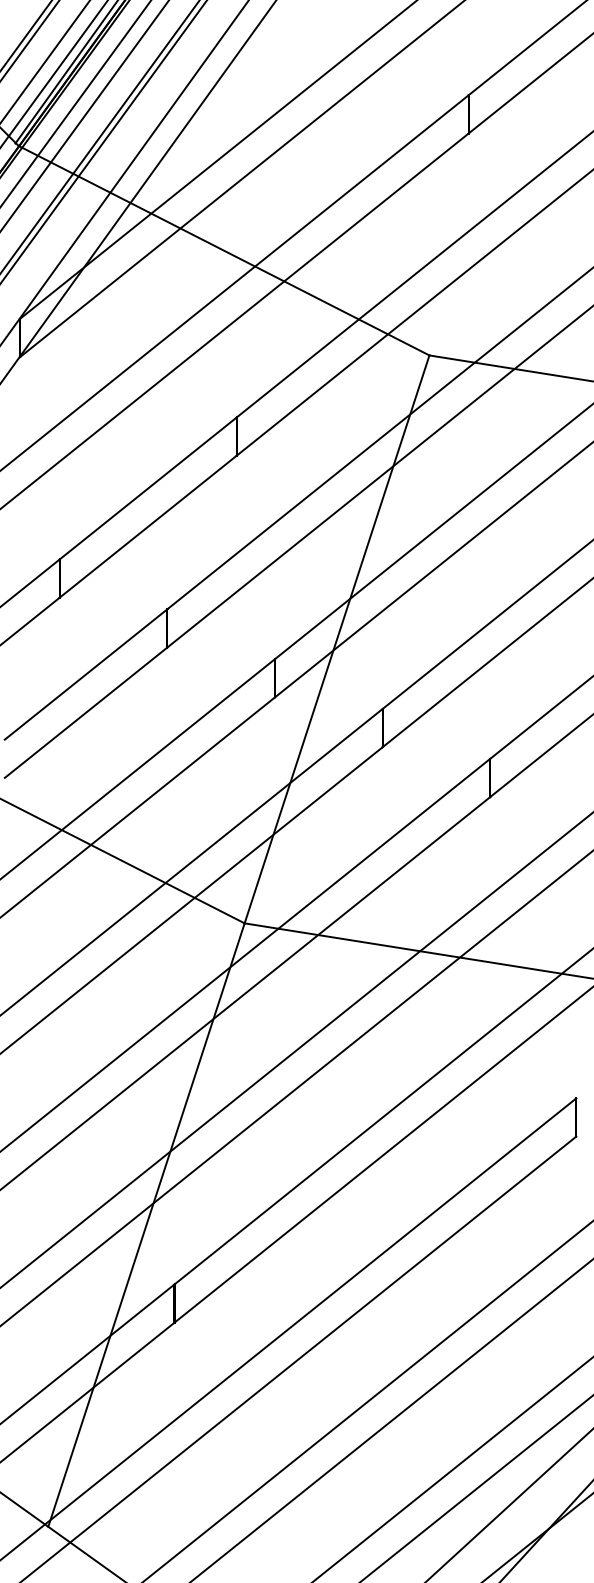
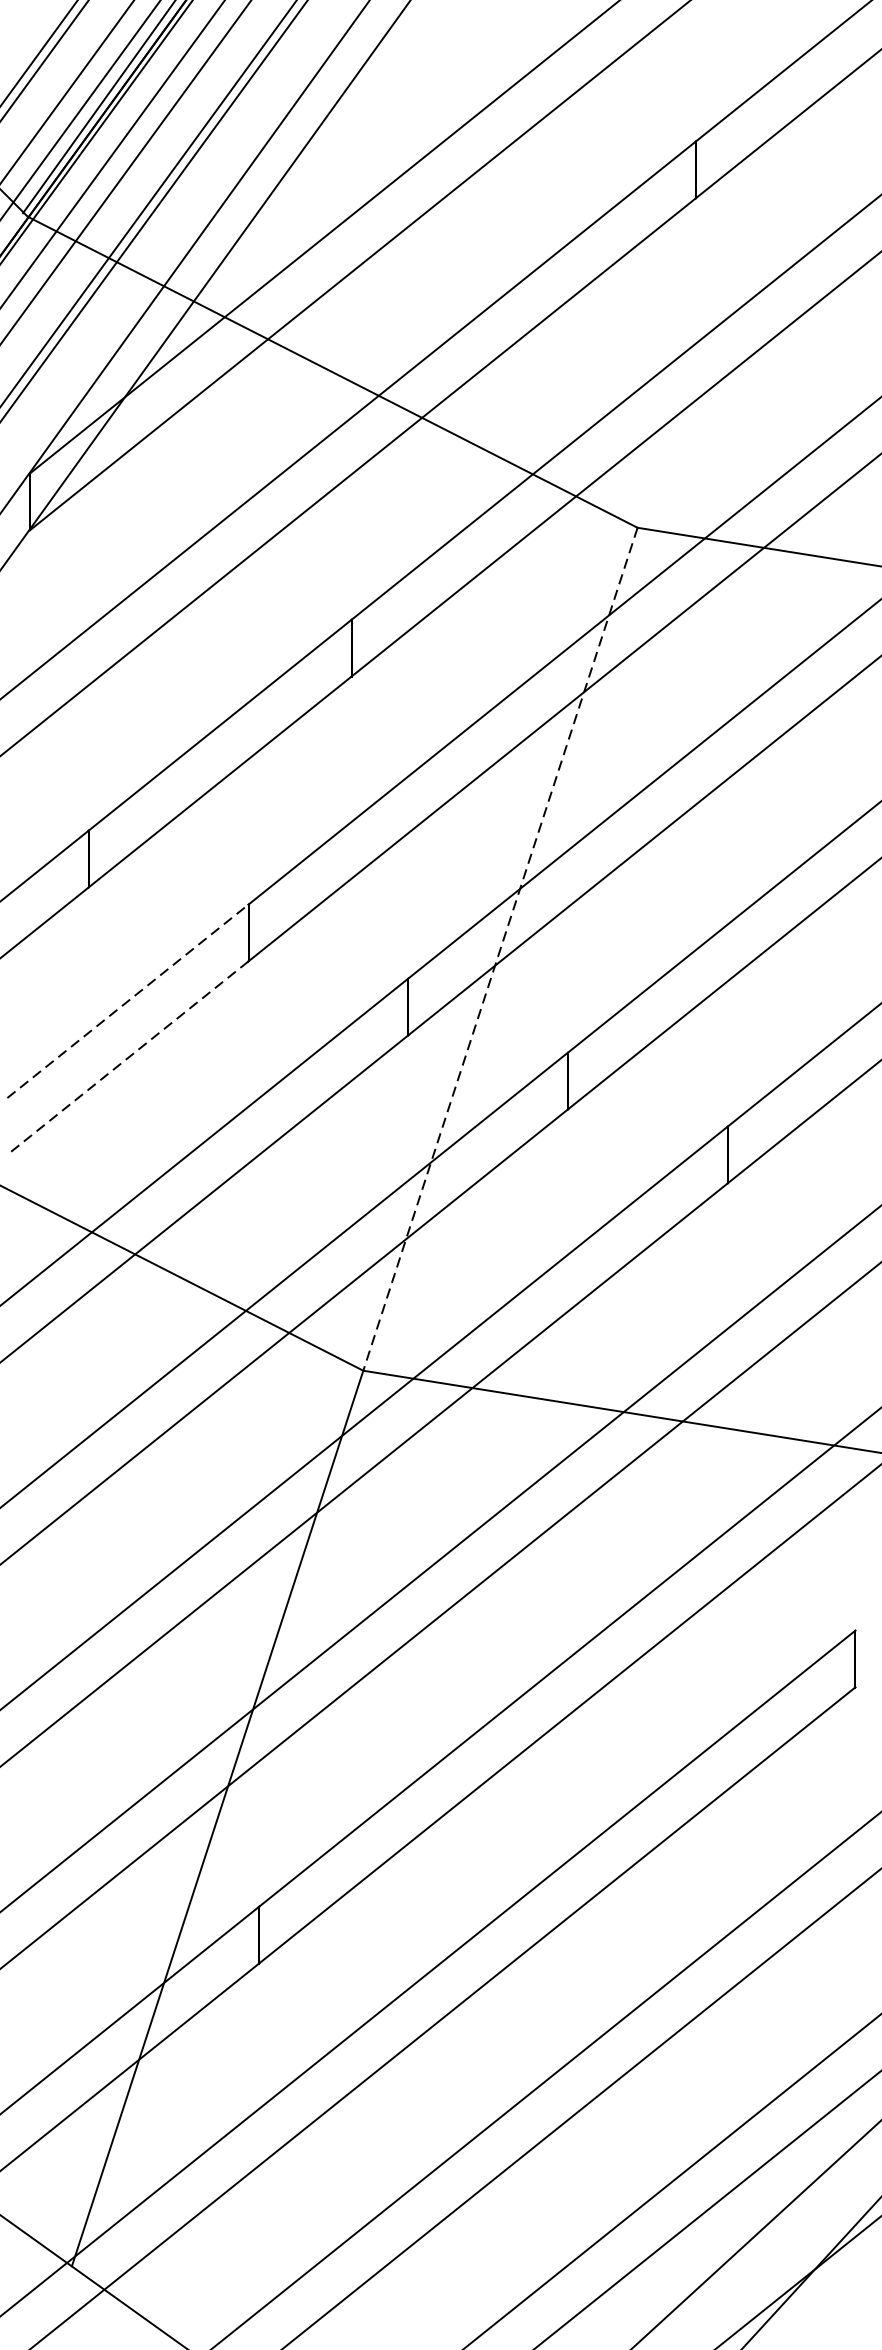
line: (337, 639) -> (501, 949), solid -> dashed
line: (86, 674) -> (128, 1001), solid -> dashed
line: (85, 713) -> (127, 1059), solid -> dashed

